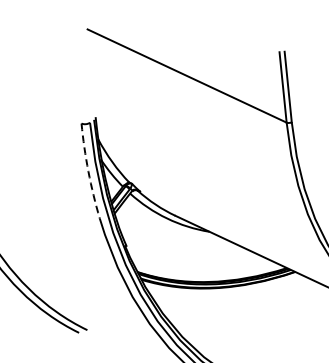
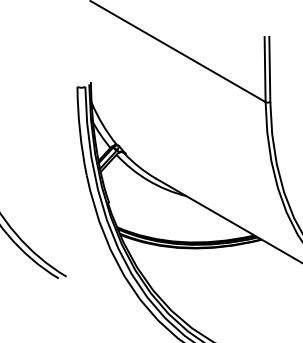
arc: (88, 171) -> (80, 131), dashed -> solid

